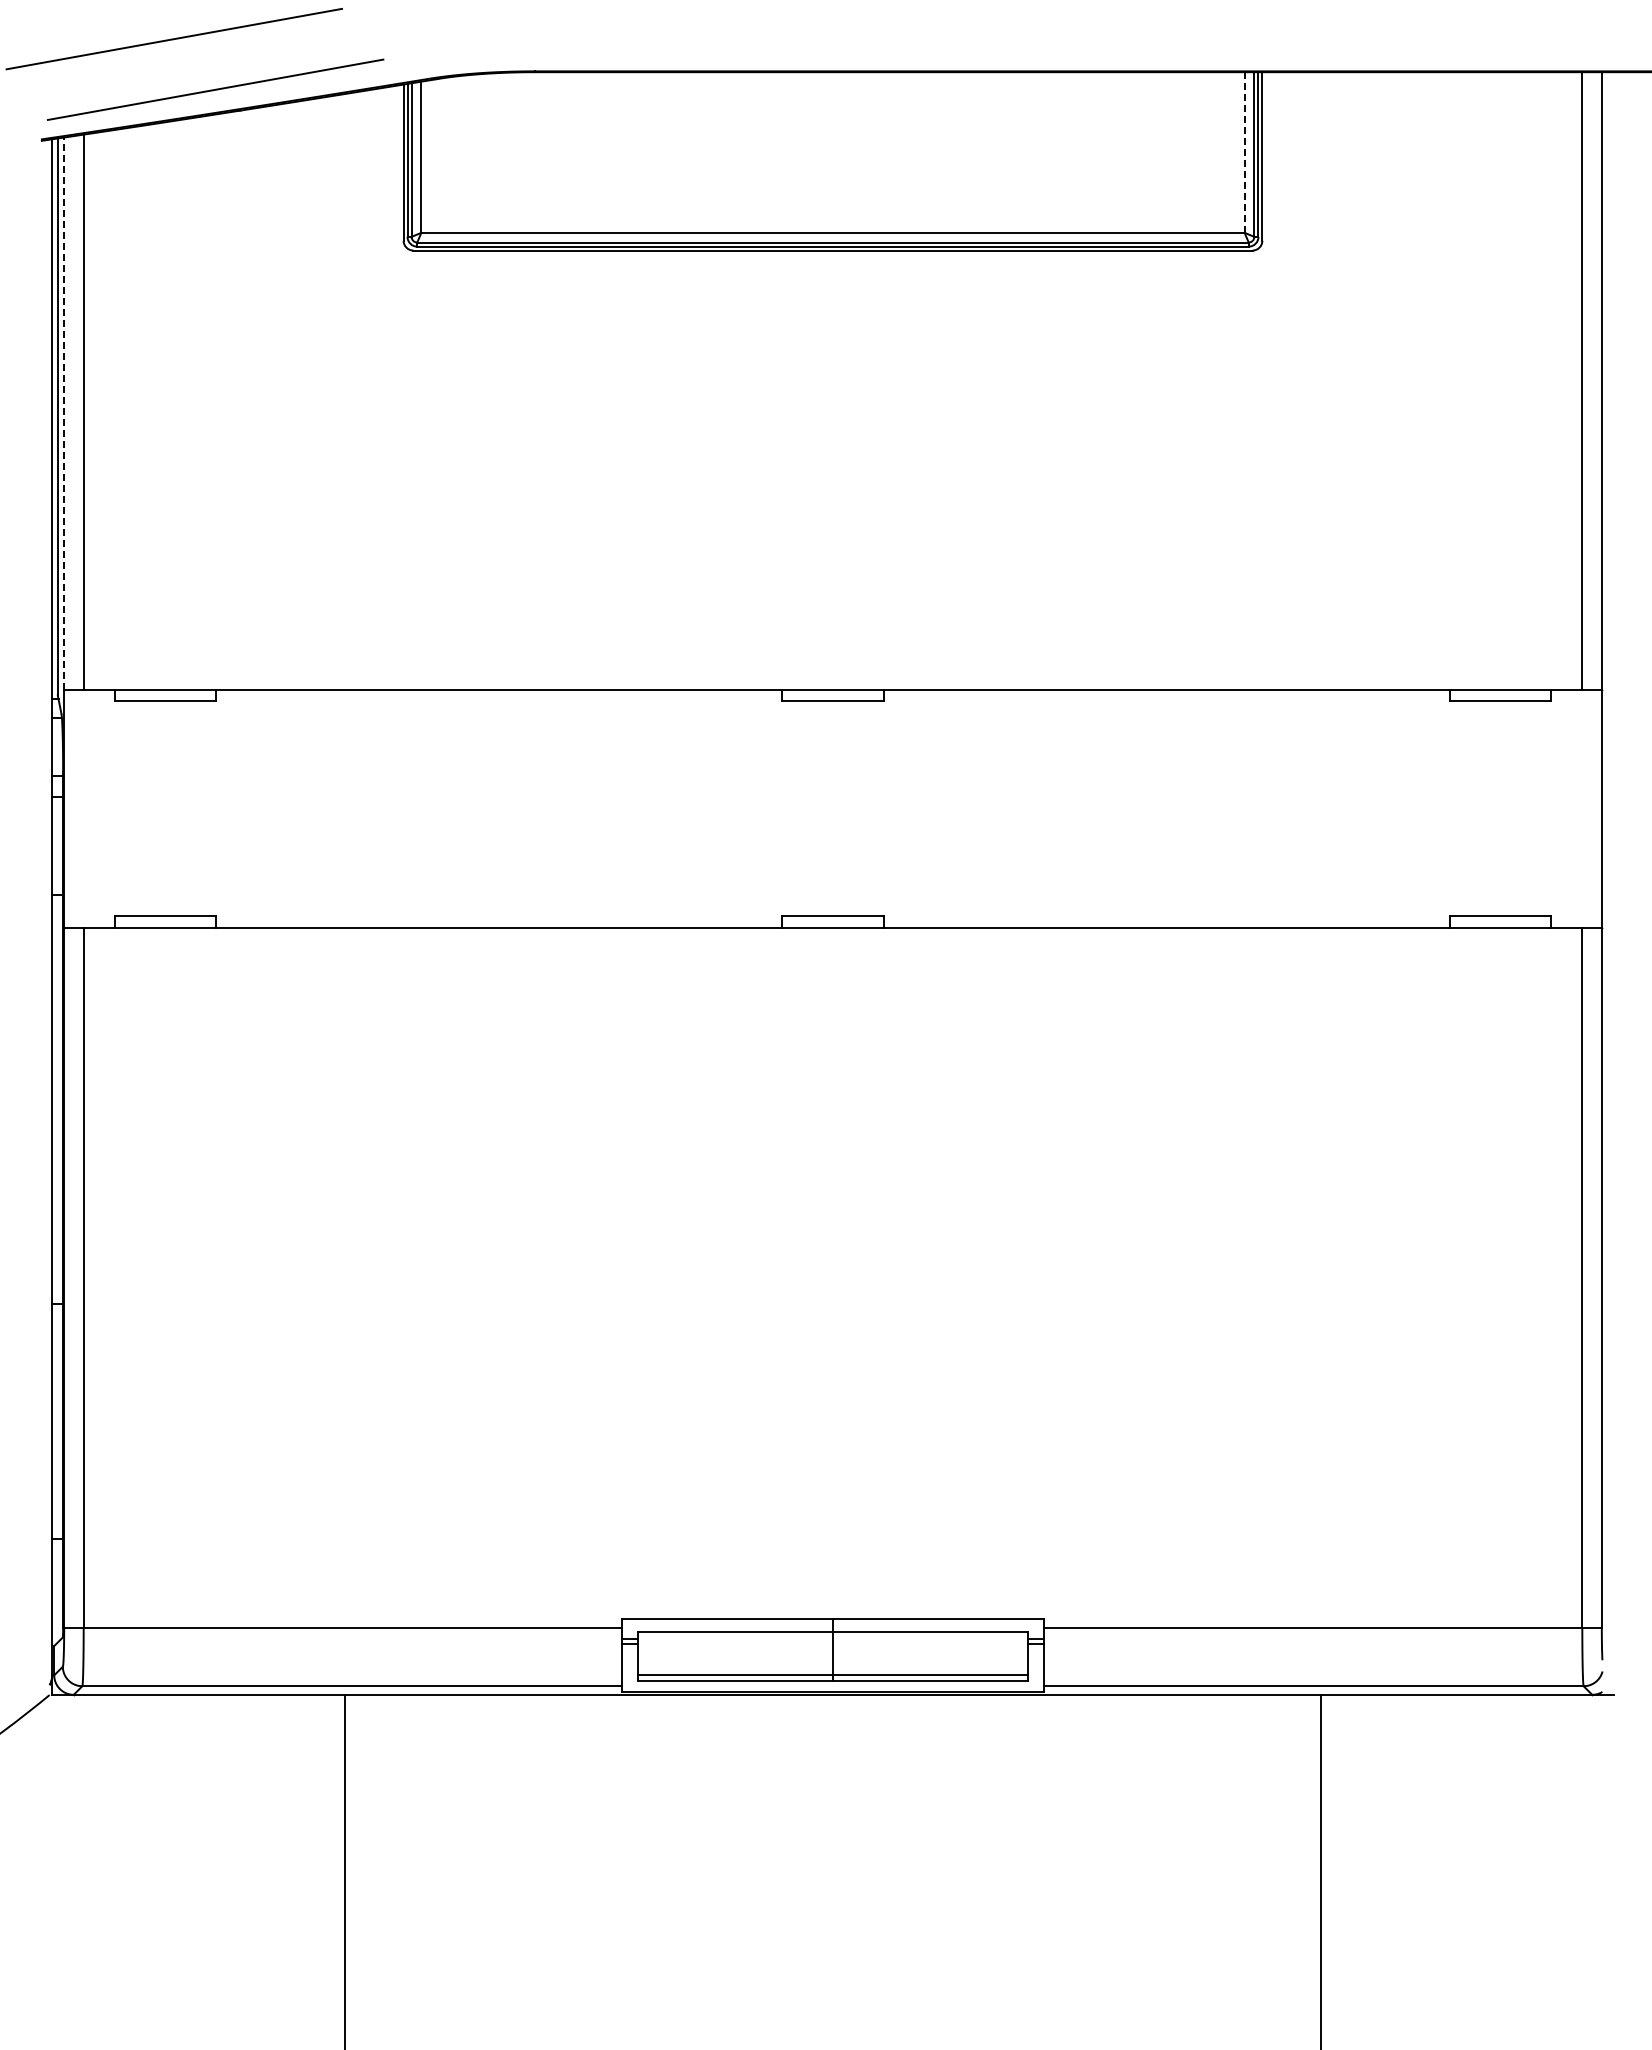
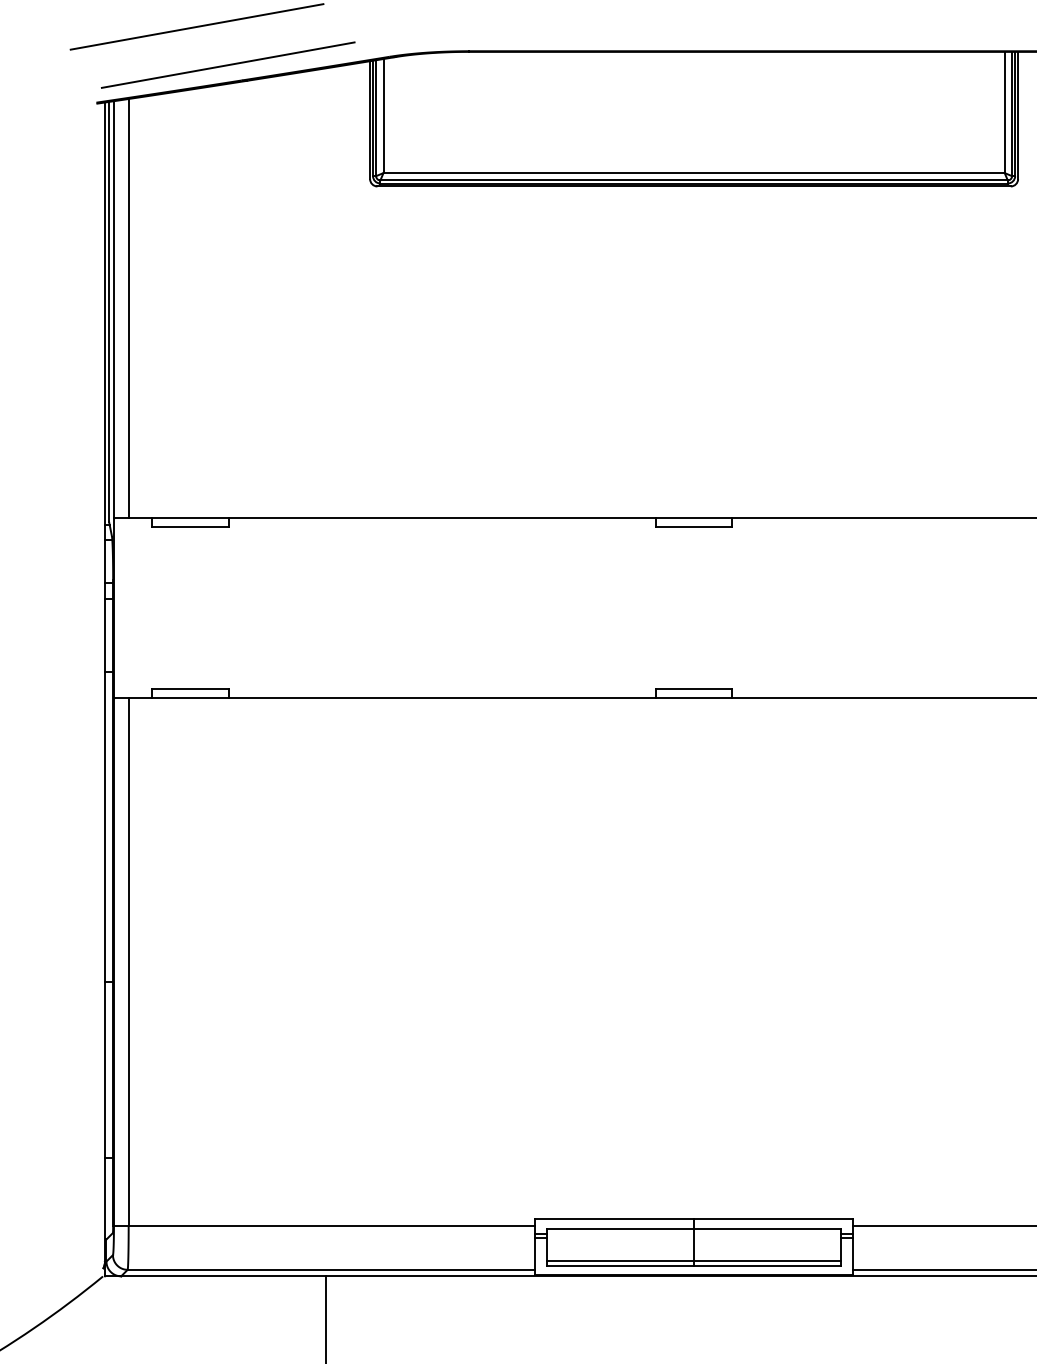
line: (1244, 152) -> (1004, 112), dashed -> solid
line: (64, 413) -> (114, 309), dashed -> solid

